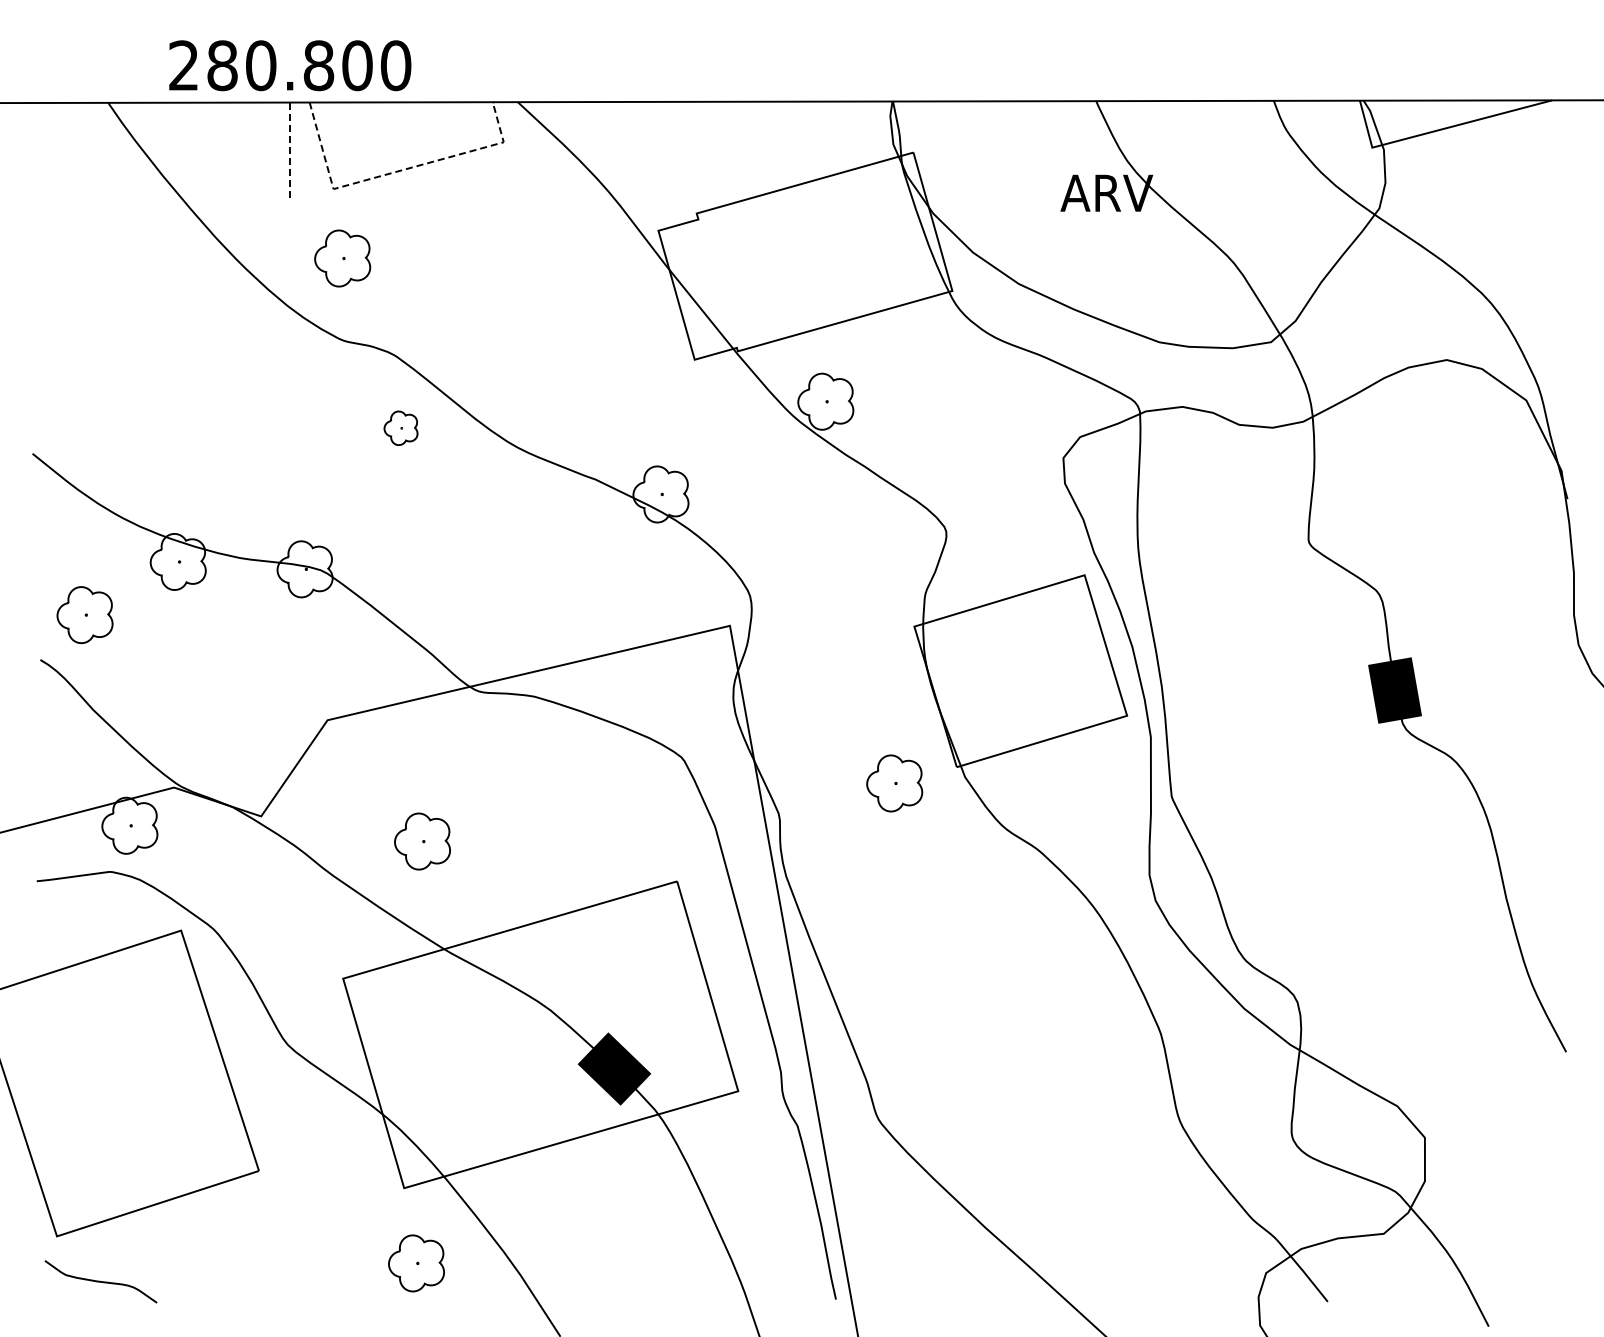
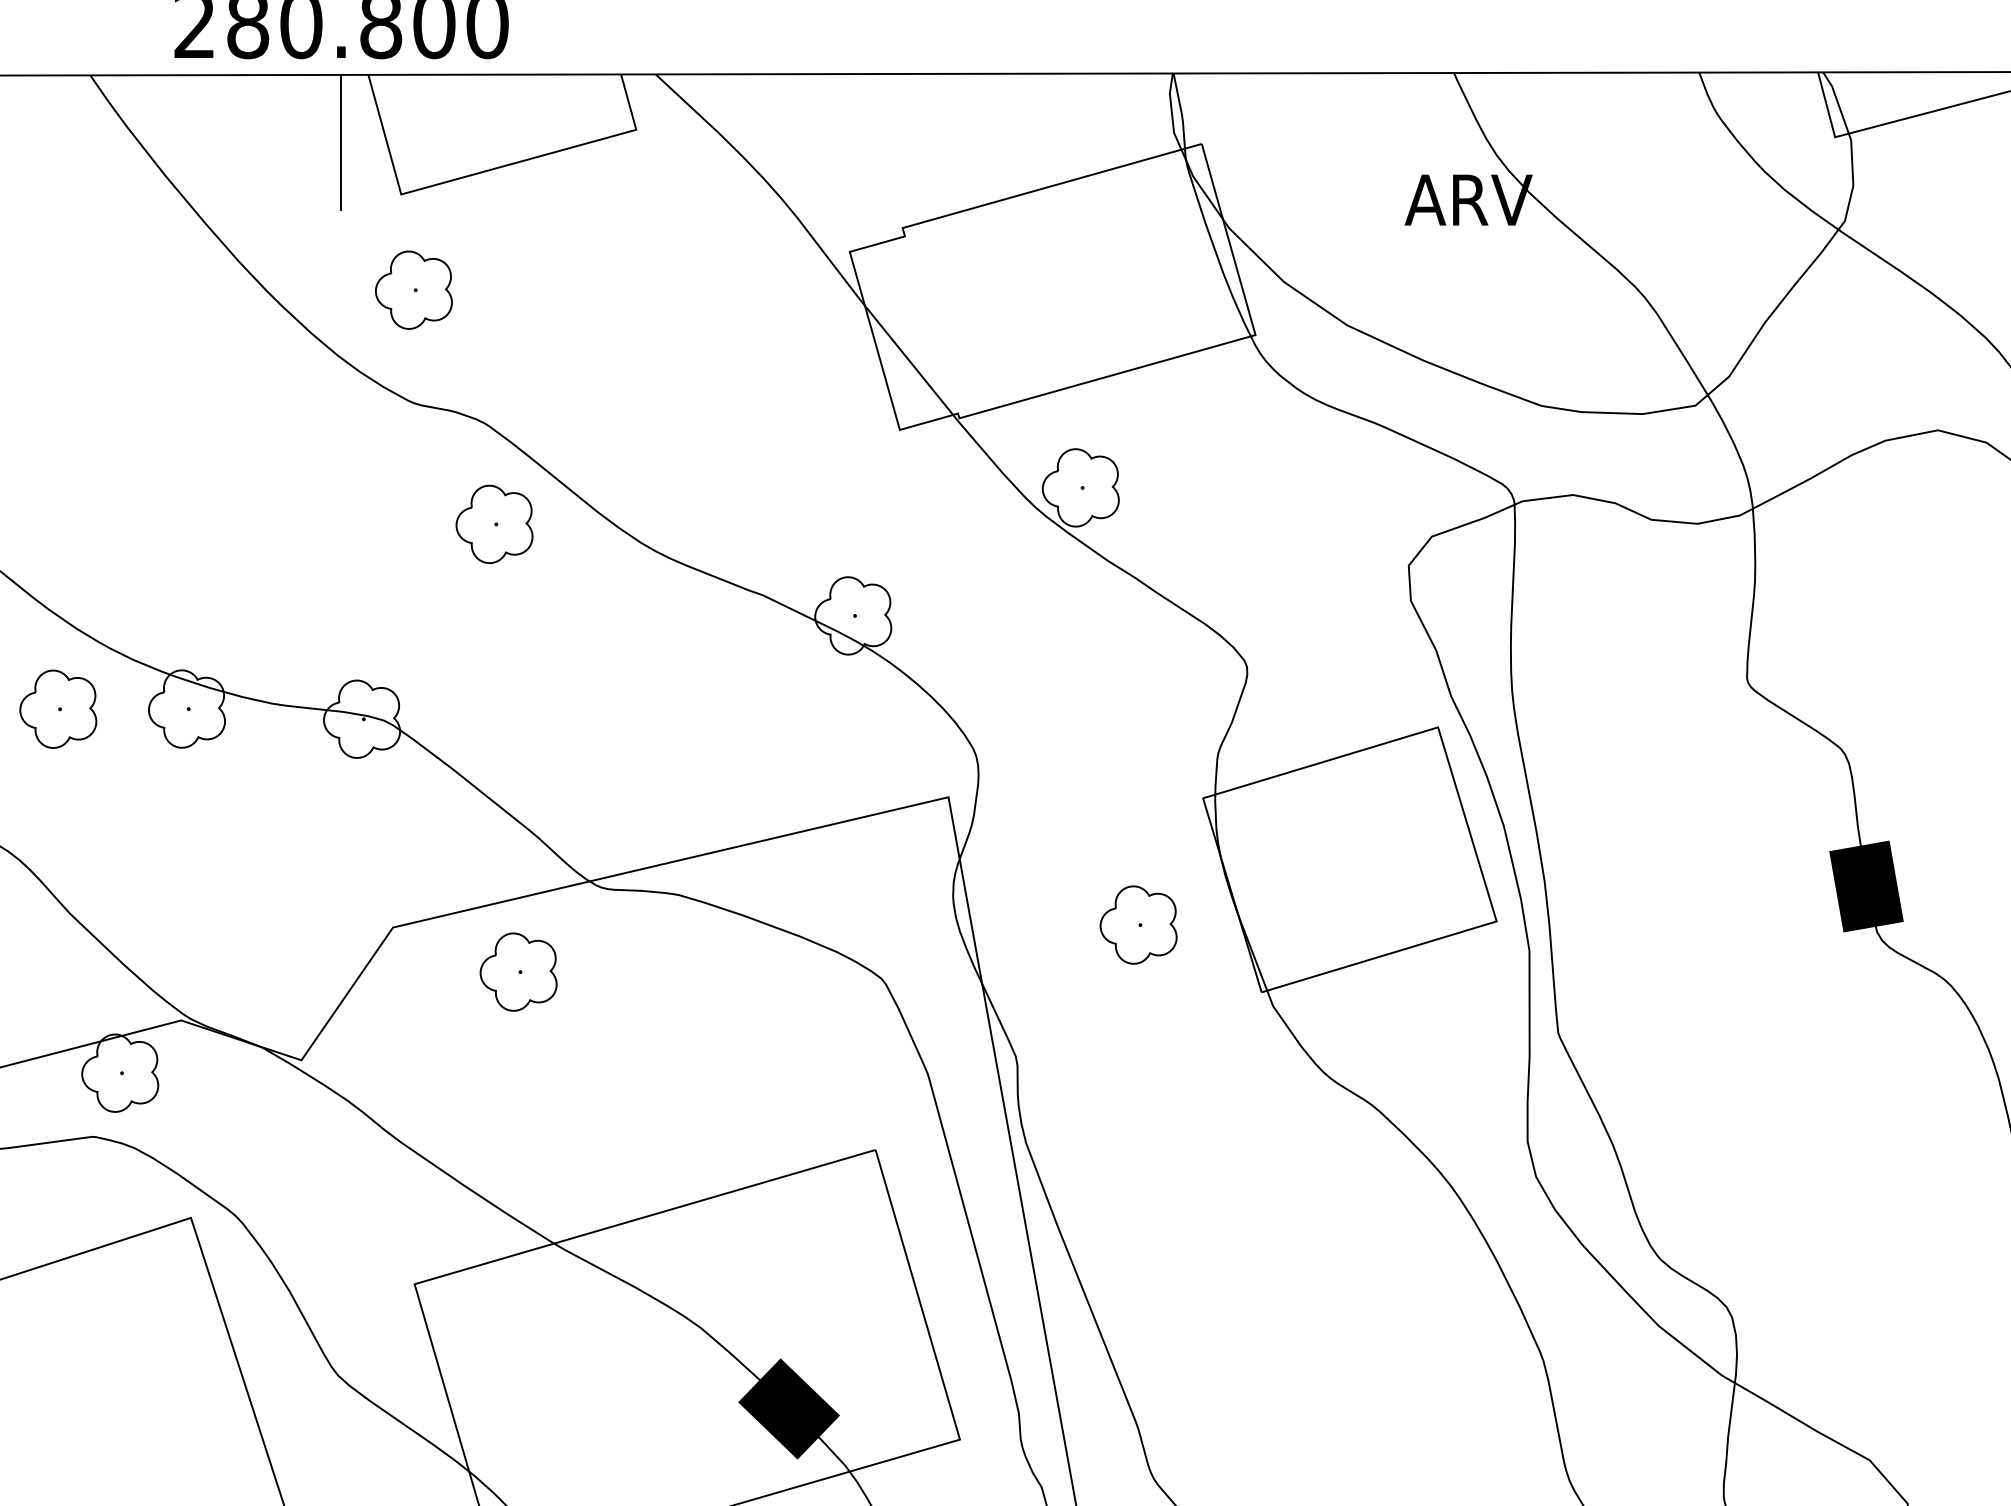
line: (290, 152) -> (341, 143), dashed -> solid
line: (396, 171) -> (488, 170), dashed -> solid
part: (400, 428) -> (493, 524), size x1.67
part: (84, 615) -> (57, 709), moved
part: (894, 783) -> (1138, 925), moved
part: (422, 841) -> (518, 972), moved

